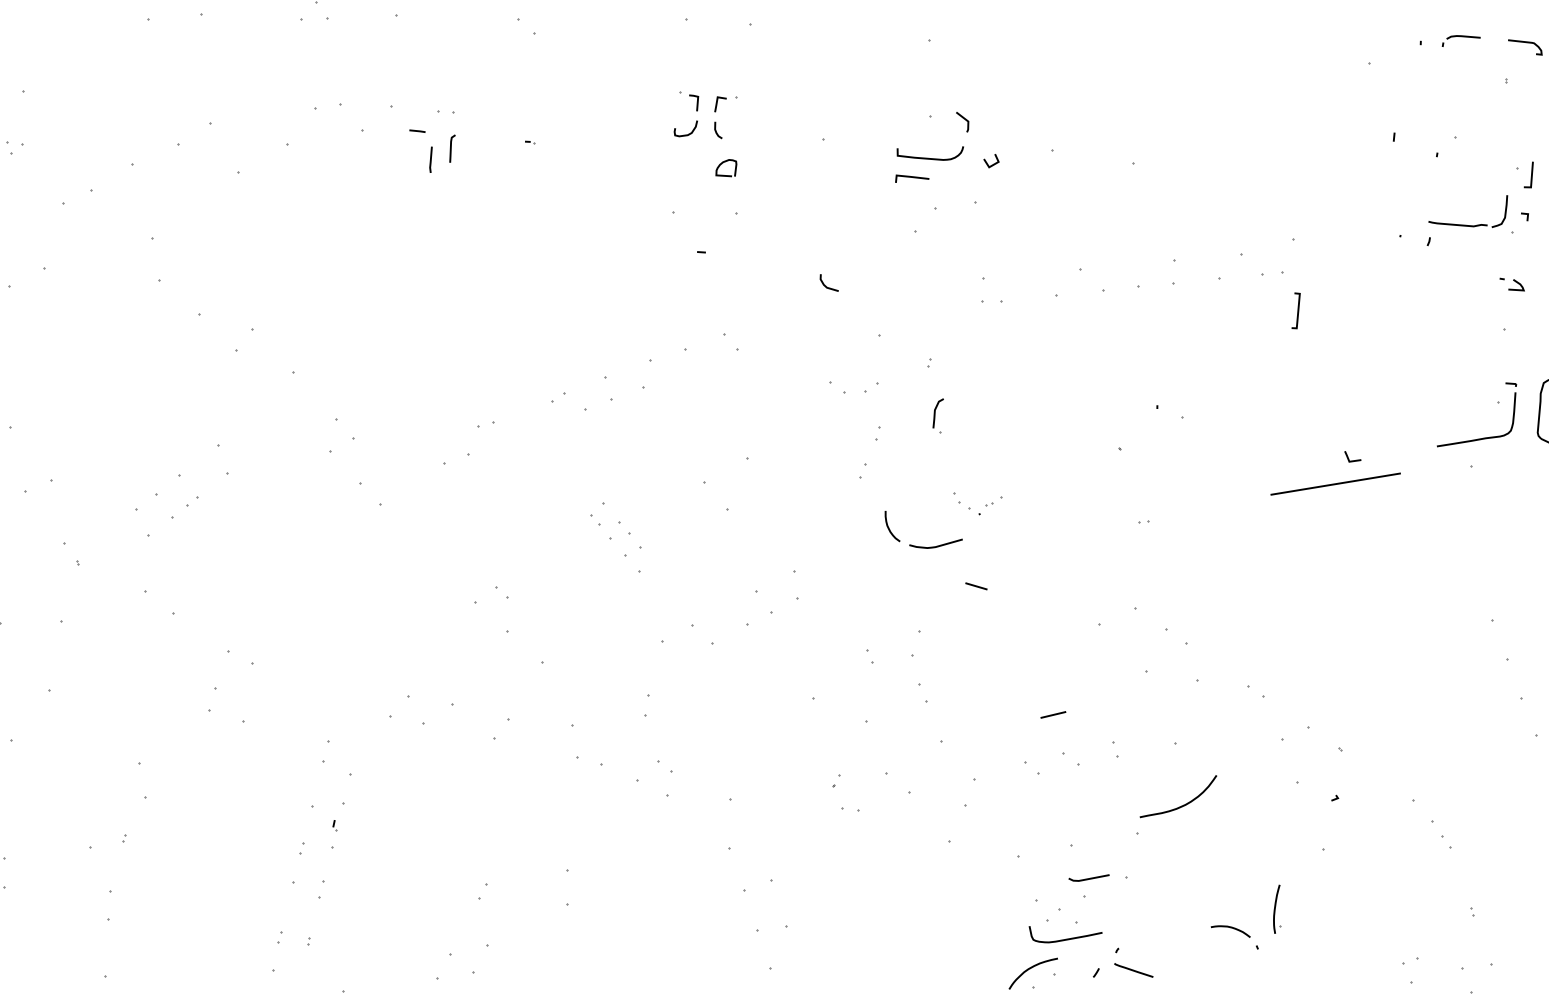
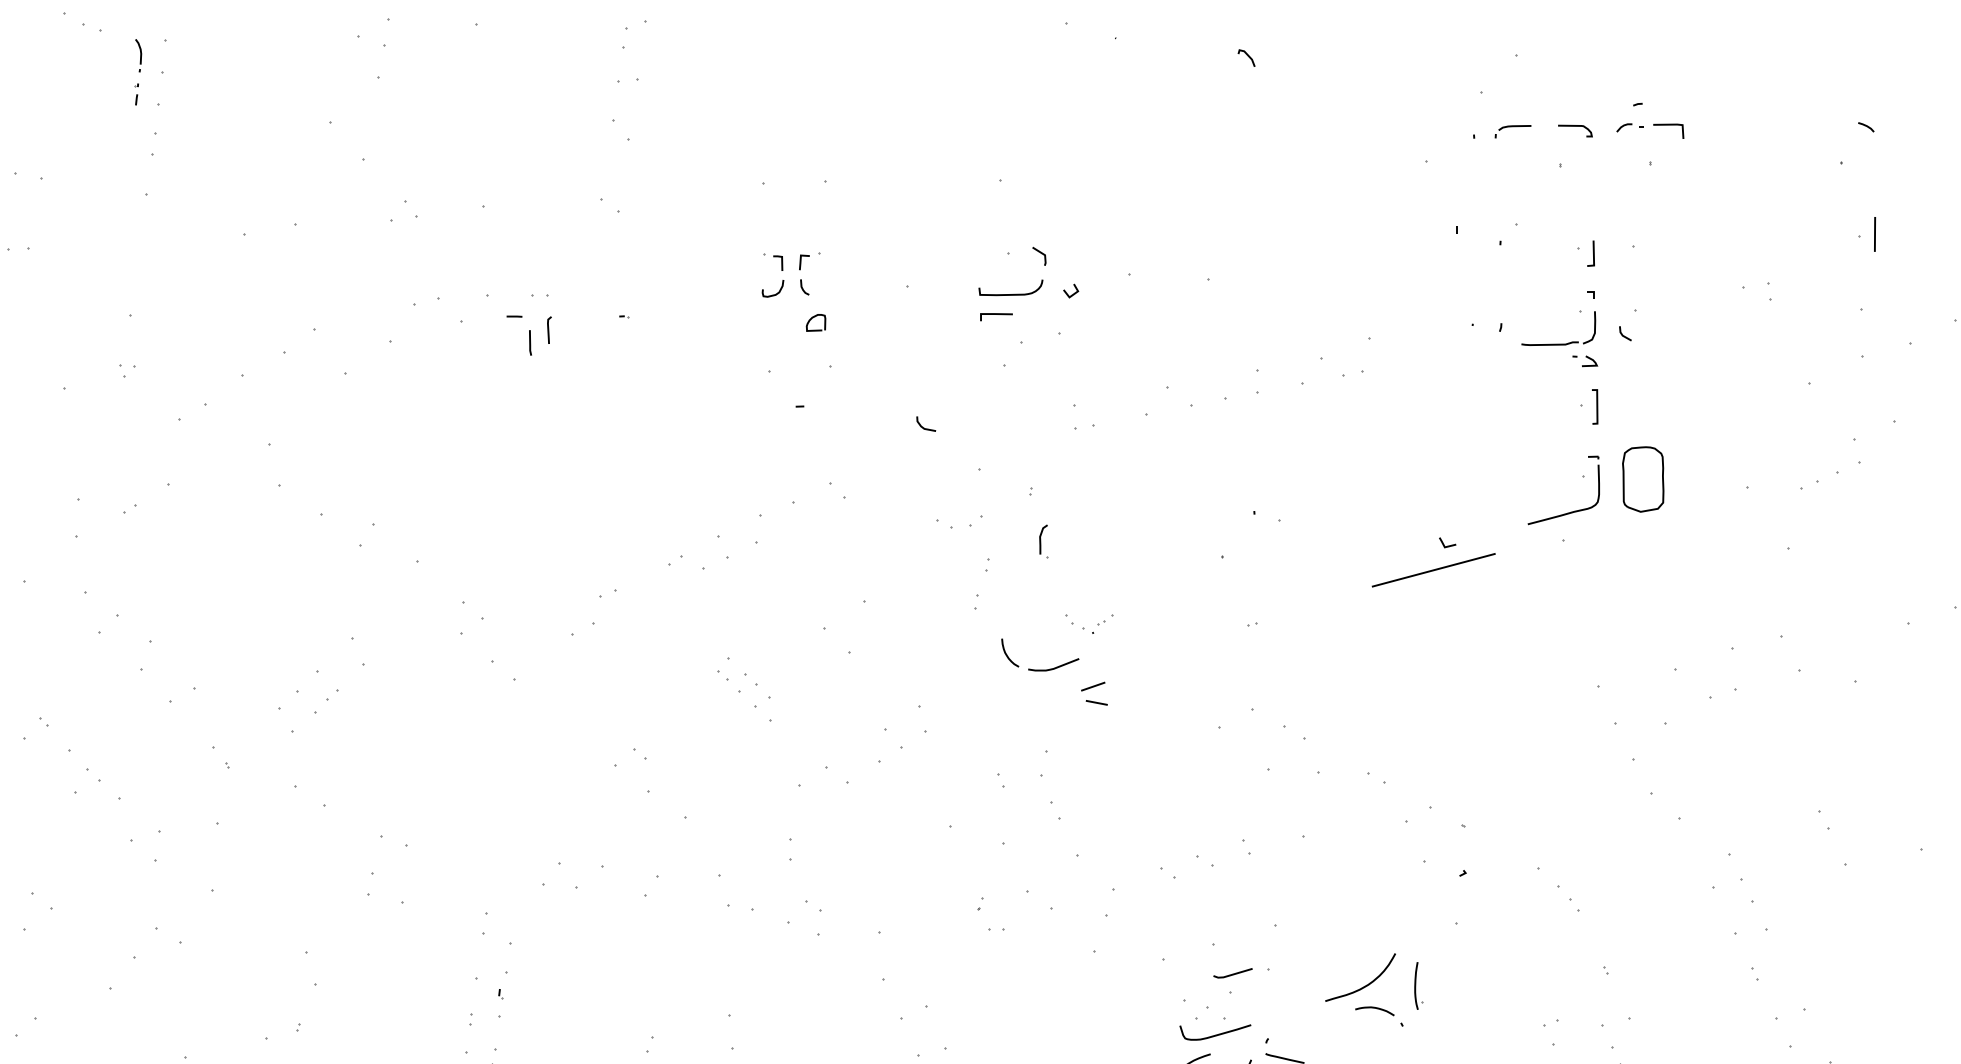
part: (1466, 224) -> (1558, 343), moved
line: (1297, 310) -> (1596, 406), moved
line: (1053, 714) -> (1093, 686), moved
curve: (1183, 804) -> (1366, 984), moved

